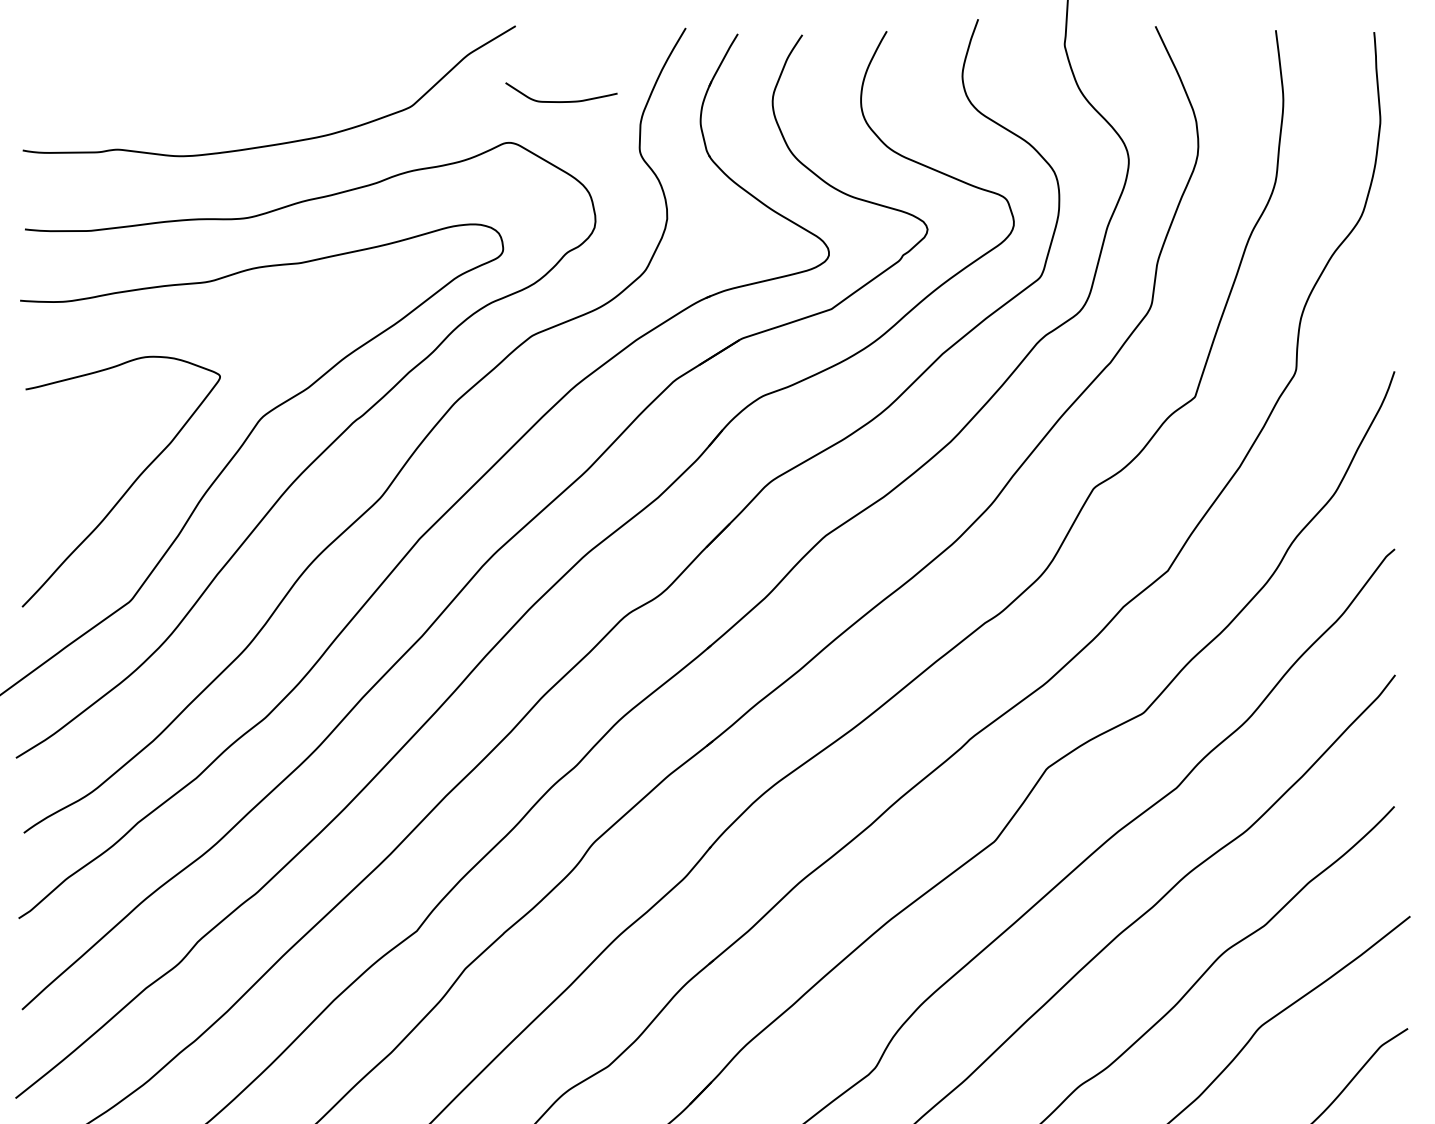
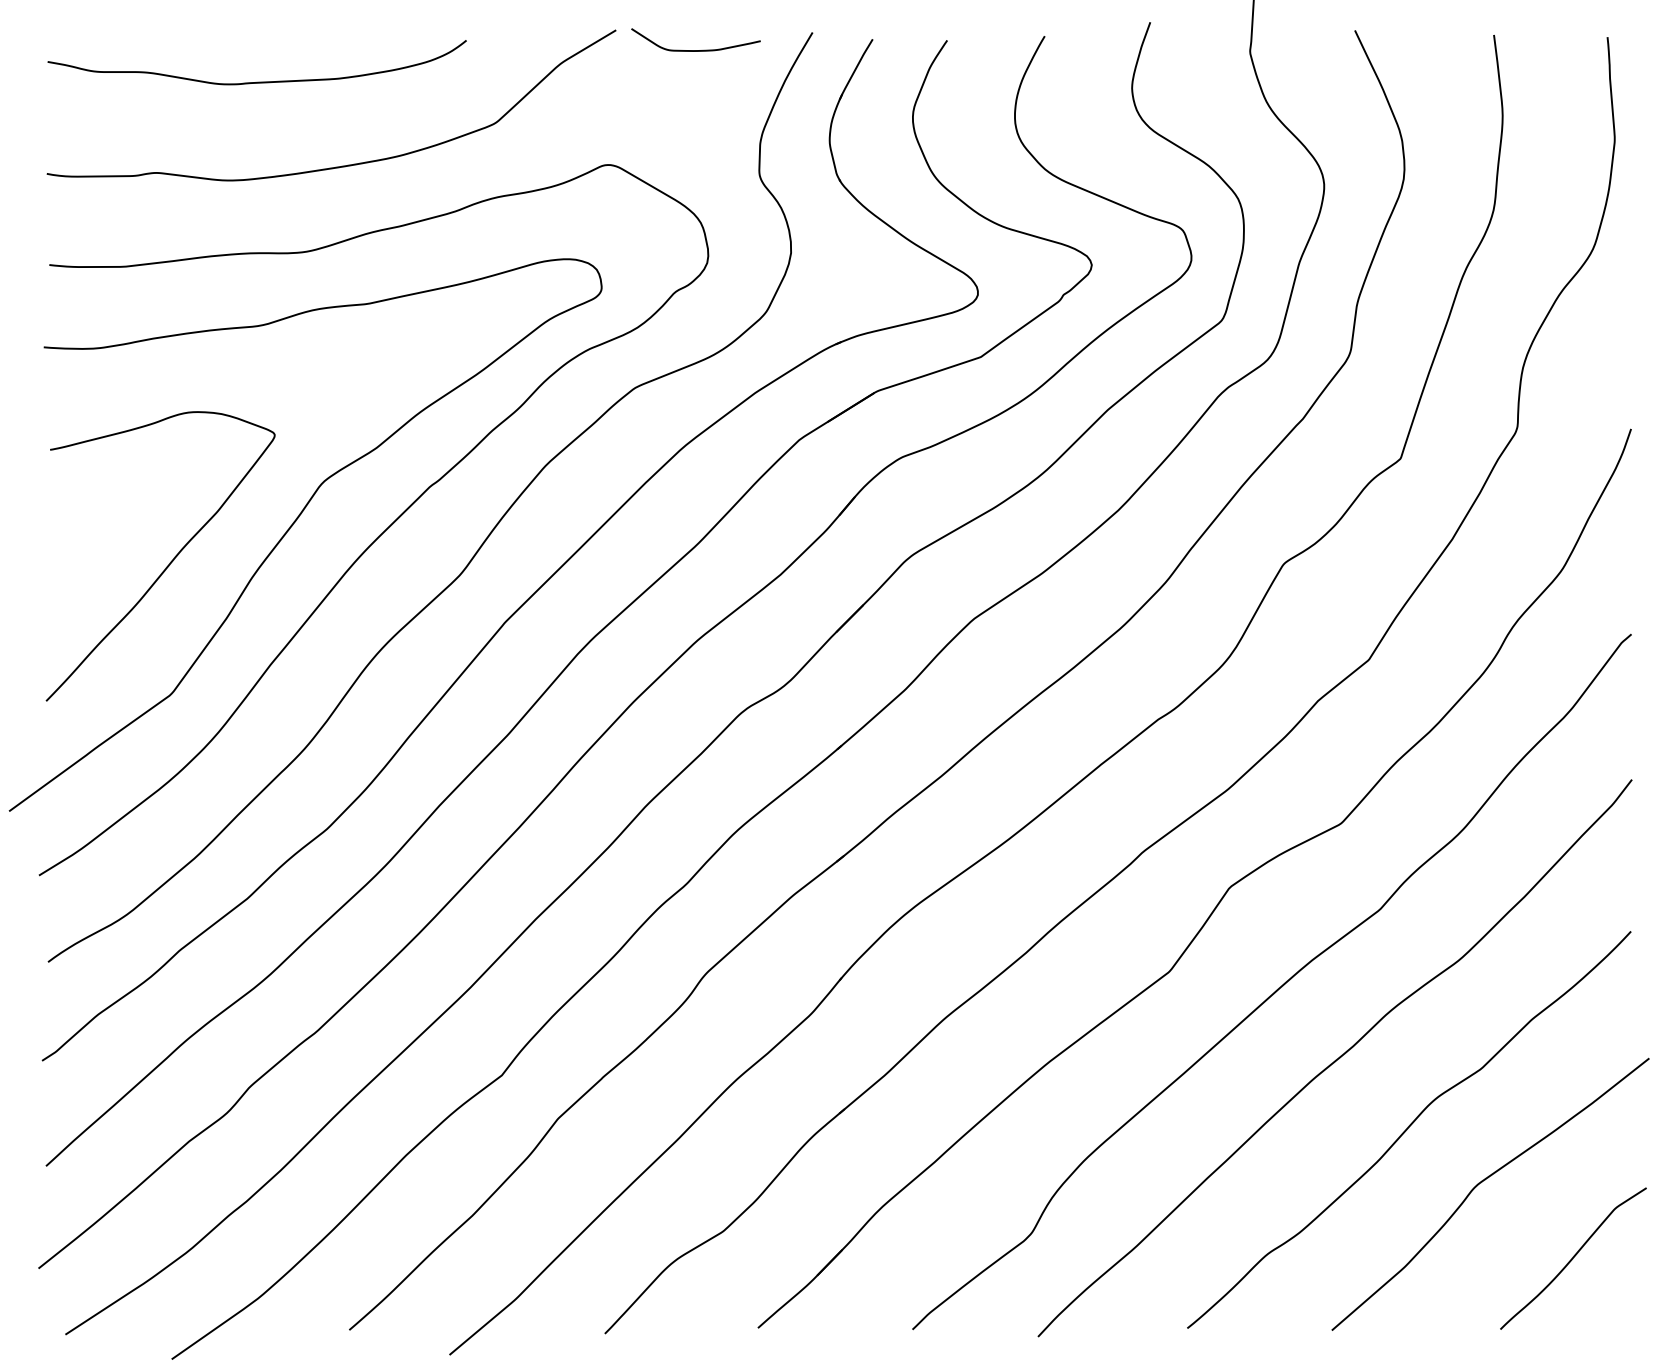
curve: (204, 70) -> (256, 81), added
curve: (561, 101) -> (695, 50), moved

